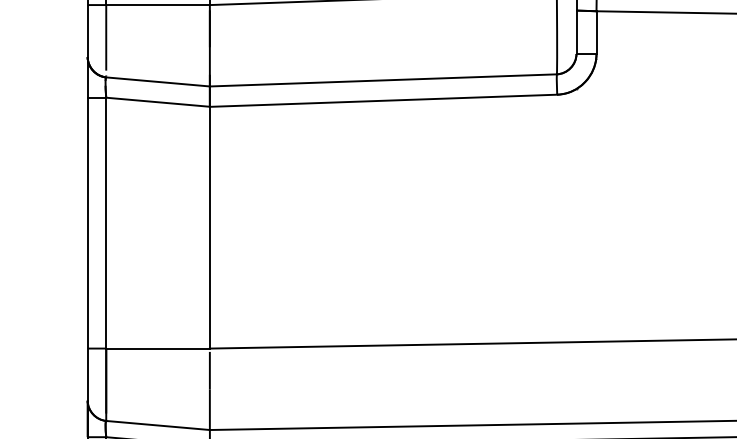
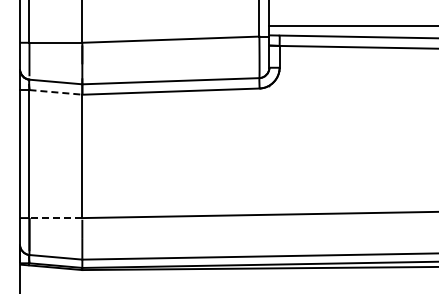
line: (157, 102) -> (55, 92), solid -> dashed
line: (157, 349) -> (55, 218), solid -> dashed

